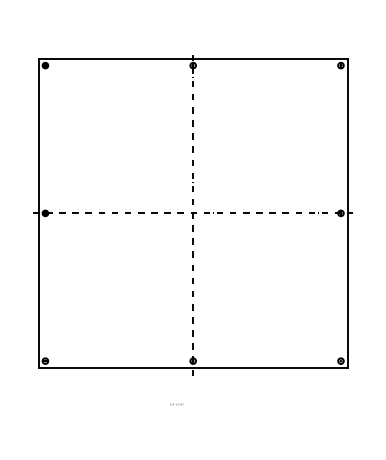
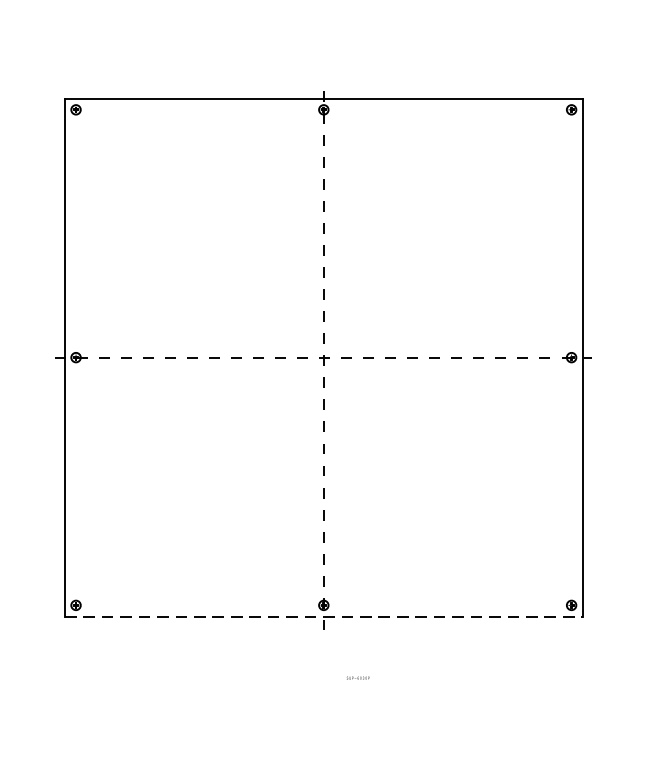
line: (193, 367) -> (324, 616), solid -> dashed
text: (176, 404) -> (357, 678), moved

